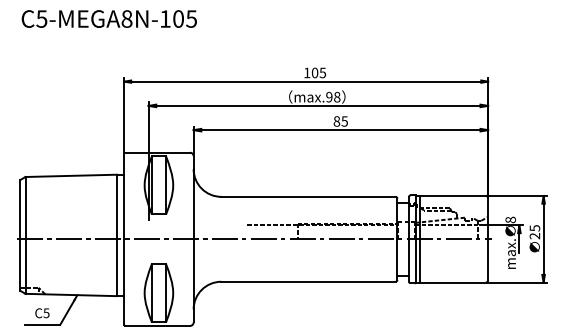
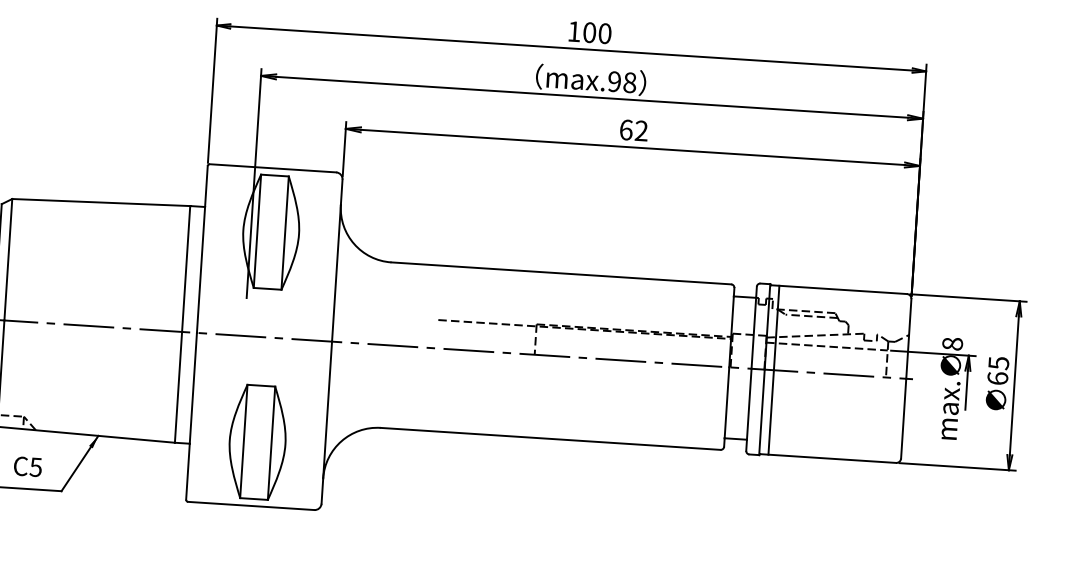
text: (322, 72) -> (604, 32), 105 -> 100
text: (340, 121) -> (633, 130), 85 -> 62
text: (534, 235) -> (997, 377), 25 -> 65

